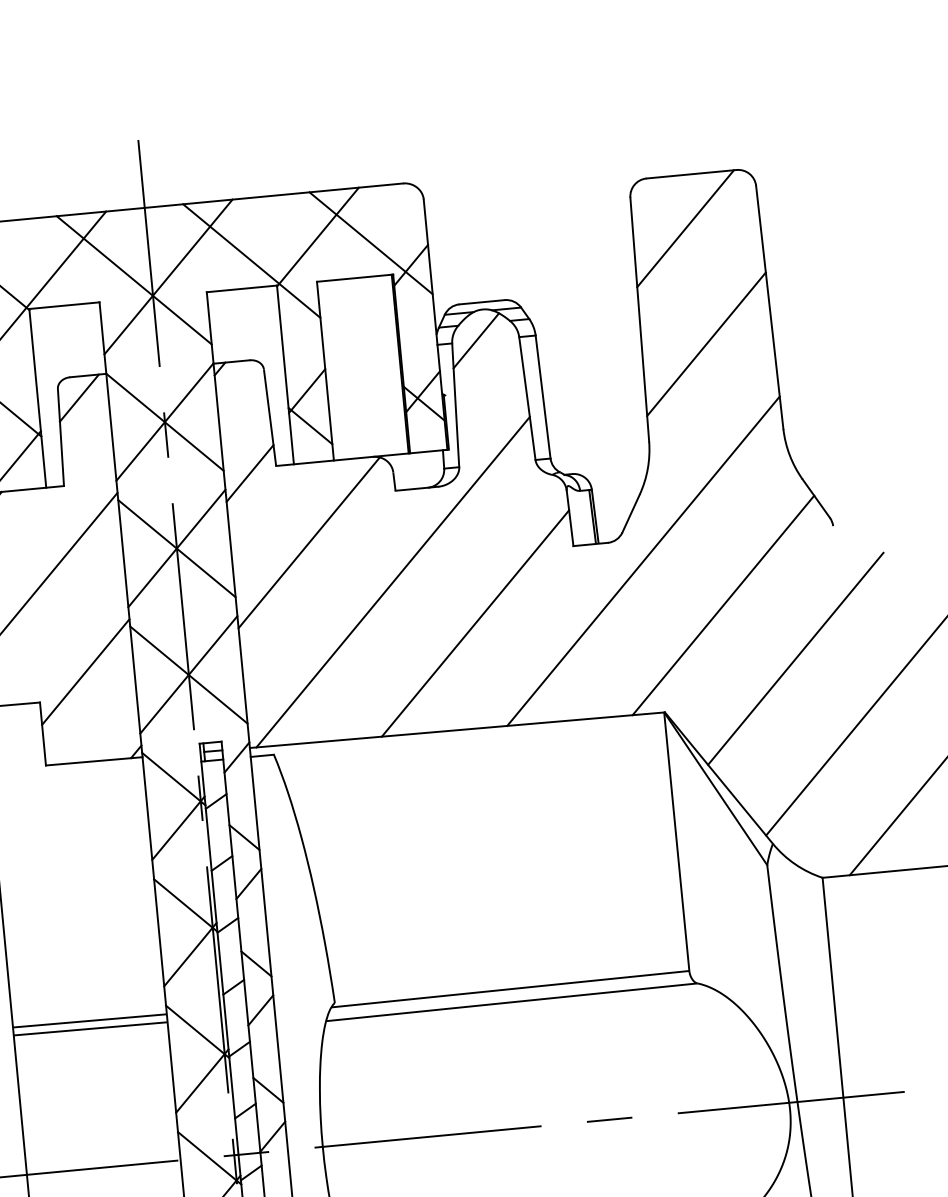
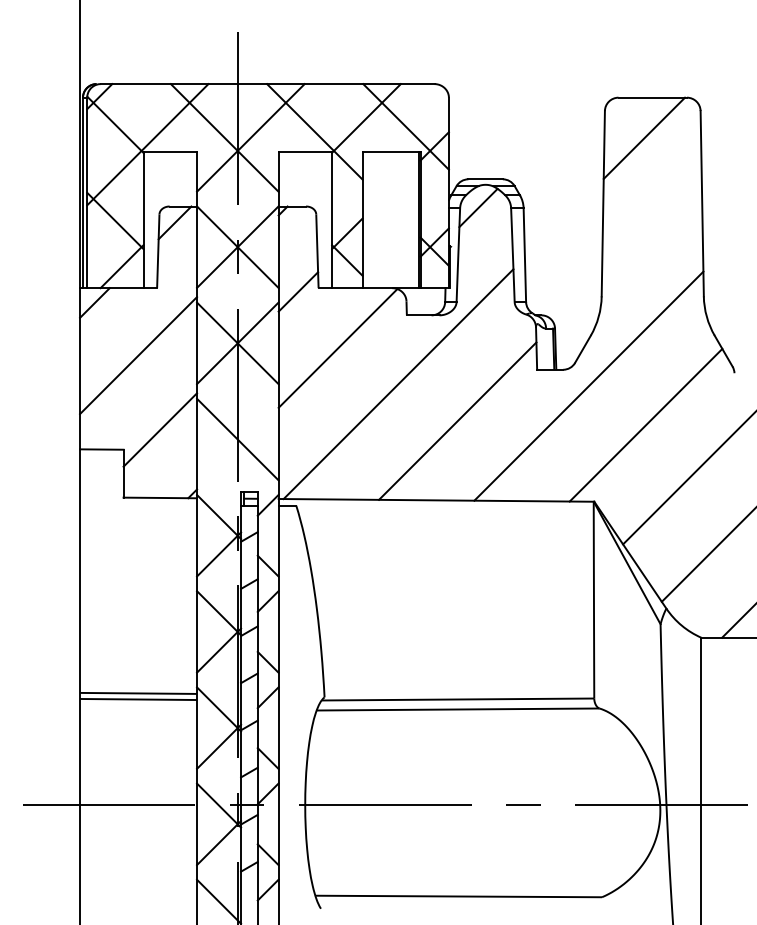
line: (705, 343) -> (651, 226), removed
line: (188, 674) -> (237, 439), removed

